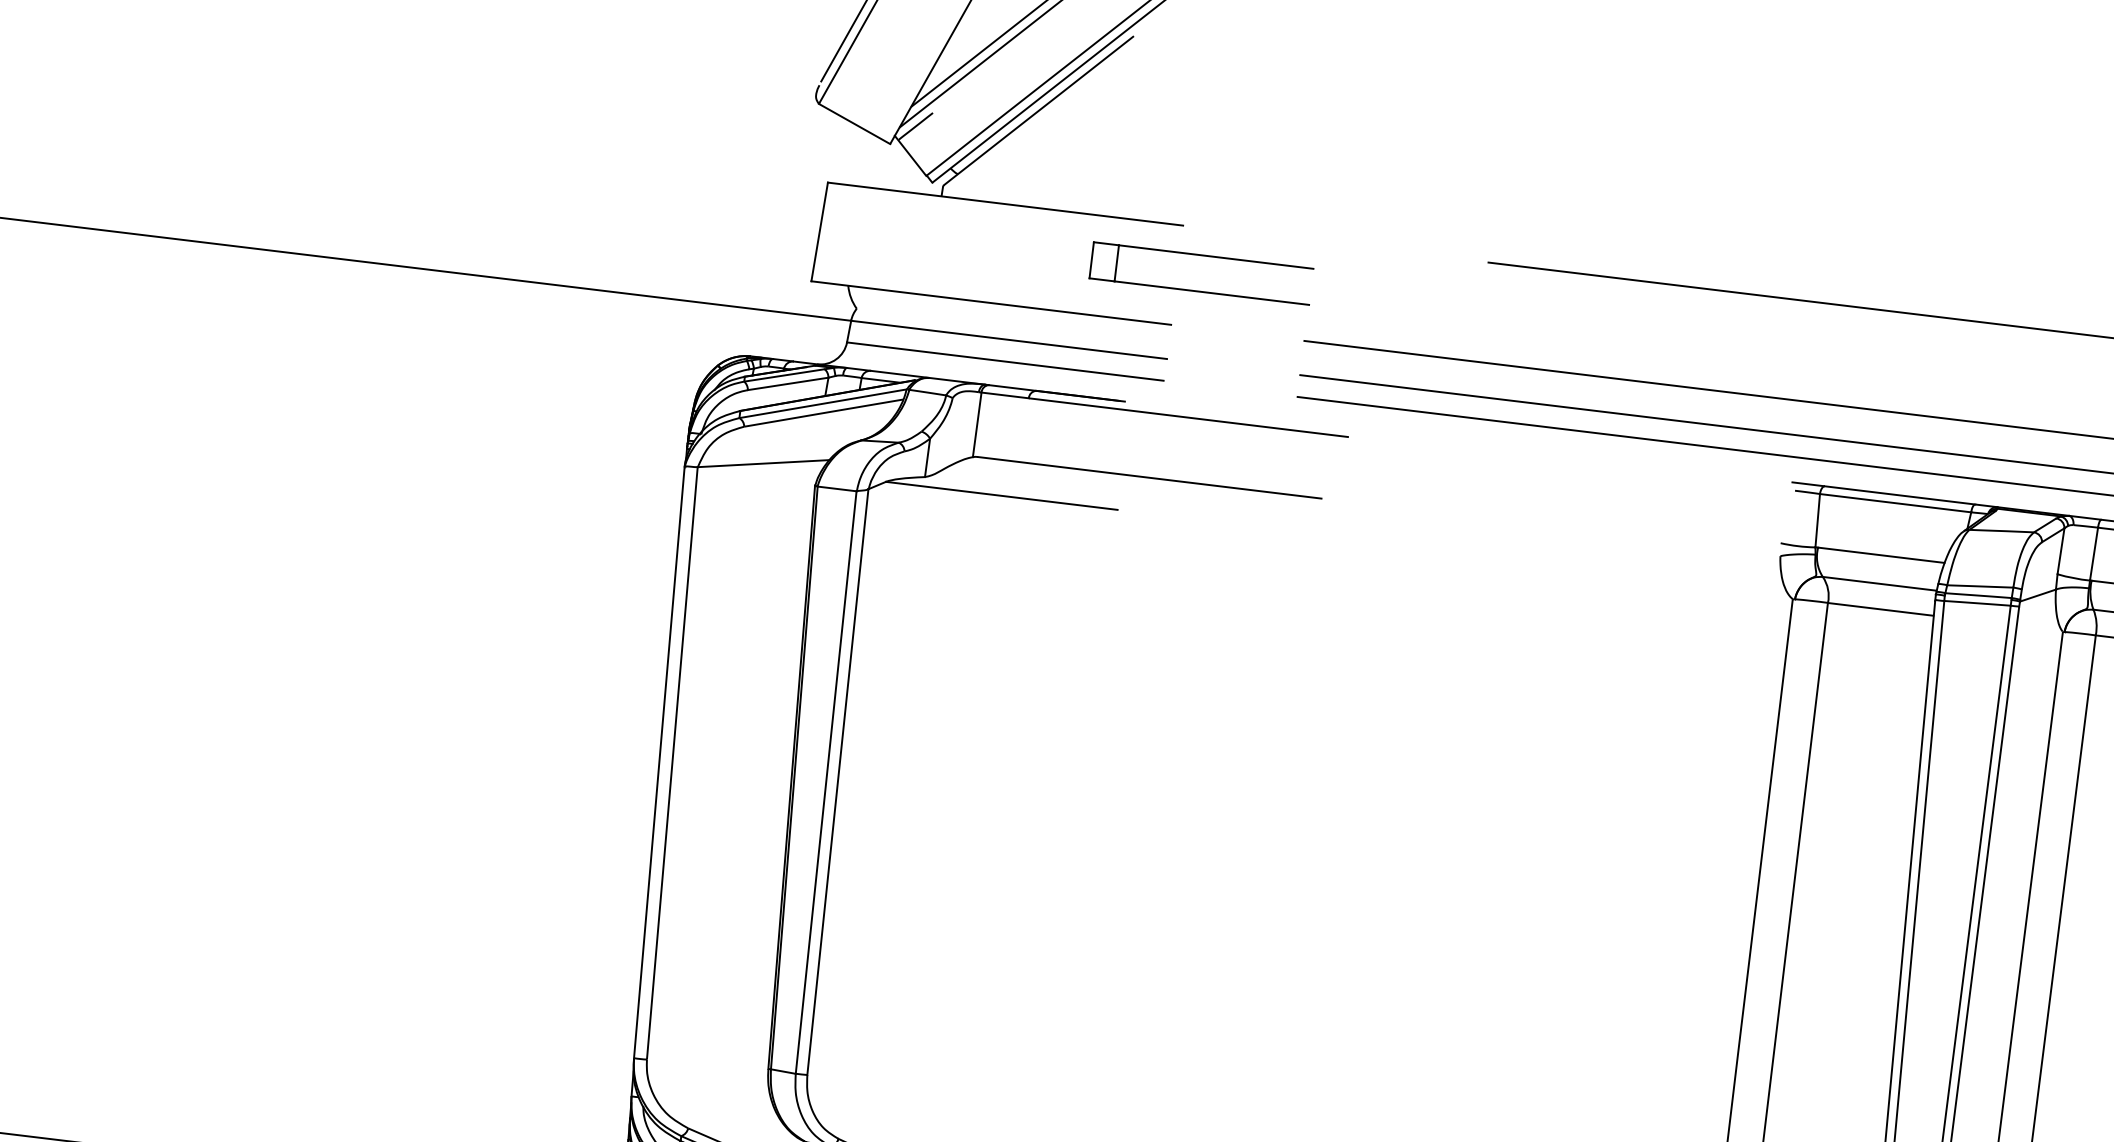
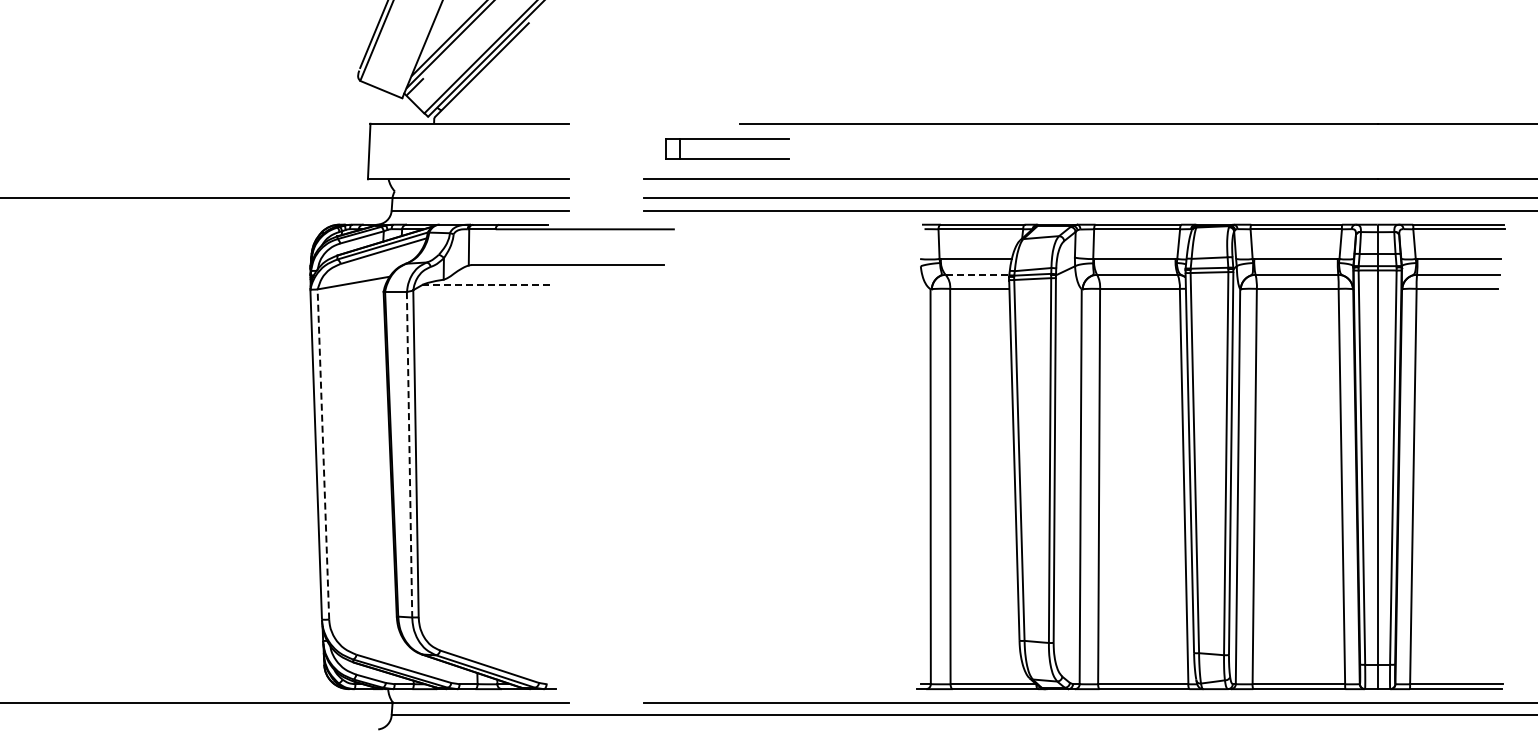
part: (1203, 256) -> (727, 139), moved
line: (1002, 495) -> (487, 284), solid -> dashed
line: (1879, 583) -> (977, 274), solid -> dashed
line: (672, 763) -> (323, 454), solid -> dashed
line: (826, 781) -> (409, 454), solid -> dashed

